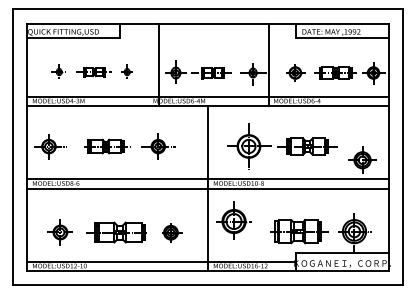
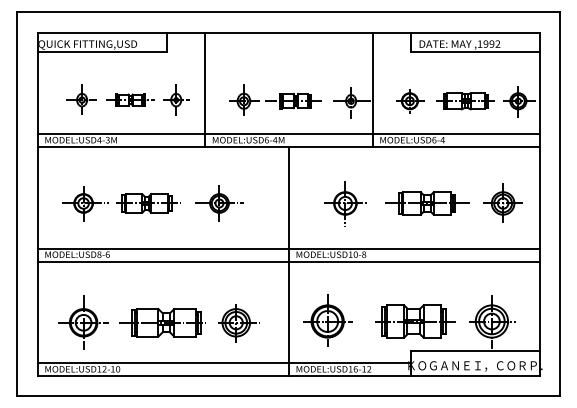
line: (159, 64) -> (205, 89), moved
part: (58, 71) -> (81, 99), size x1.43
part: (127, 71) -> (176, 99), size x1.43
part: (50, 146) -> (85, 203), moved
part: (249, 146) -> (345, 203), size x0.71
part: (362, 159) -> (502, 202), moved
part: (233, 220) -> (327, 320), moved
part: (60, 232) -> (83, 322), size x1.43
part: (171, 233) -> (238, 323), size x1.43

